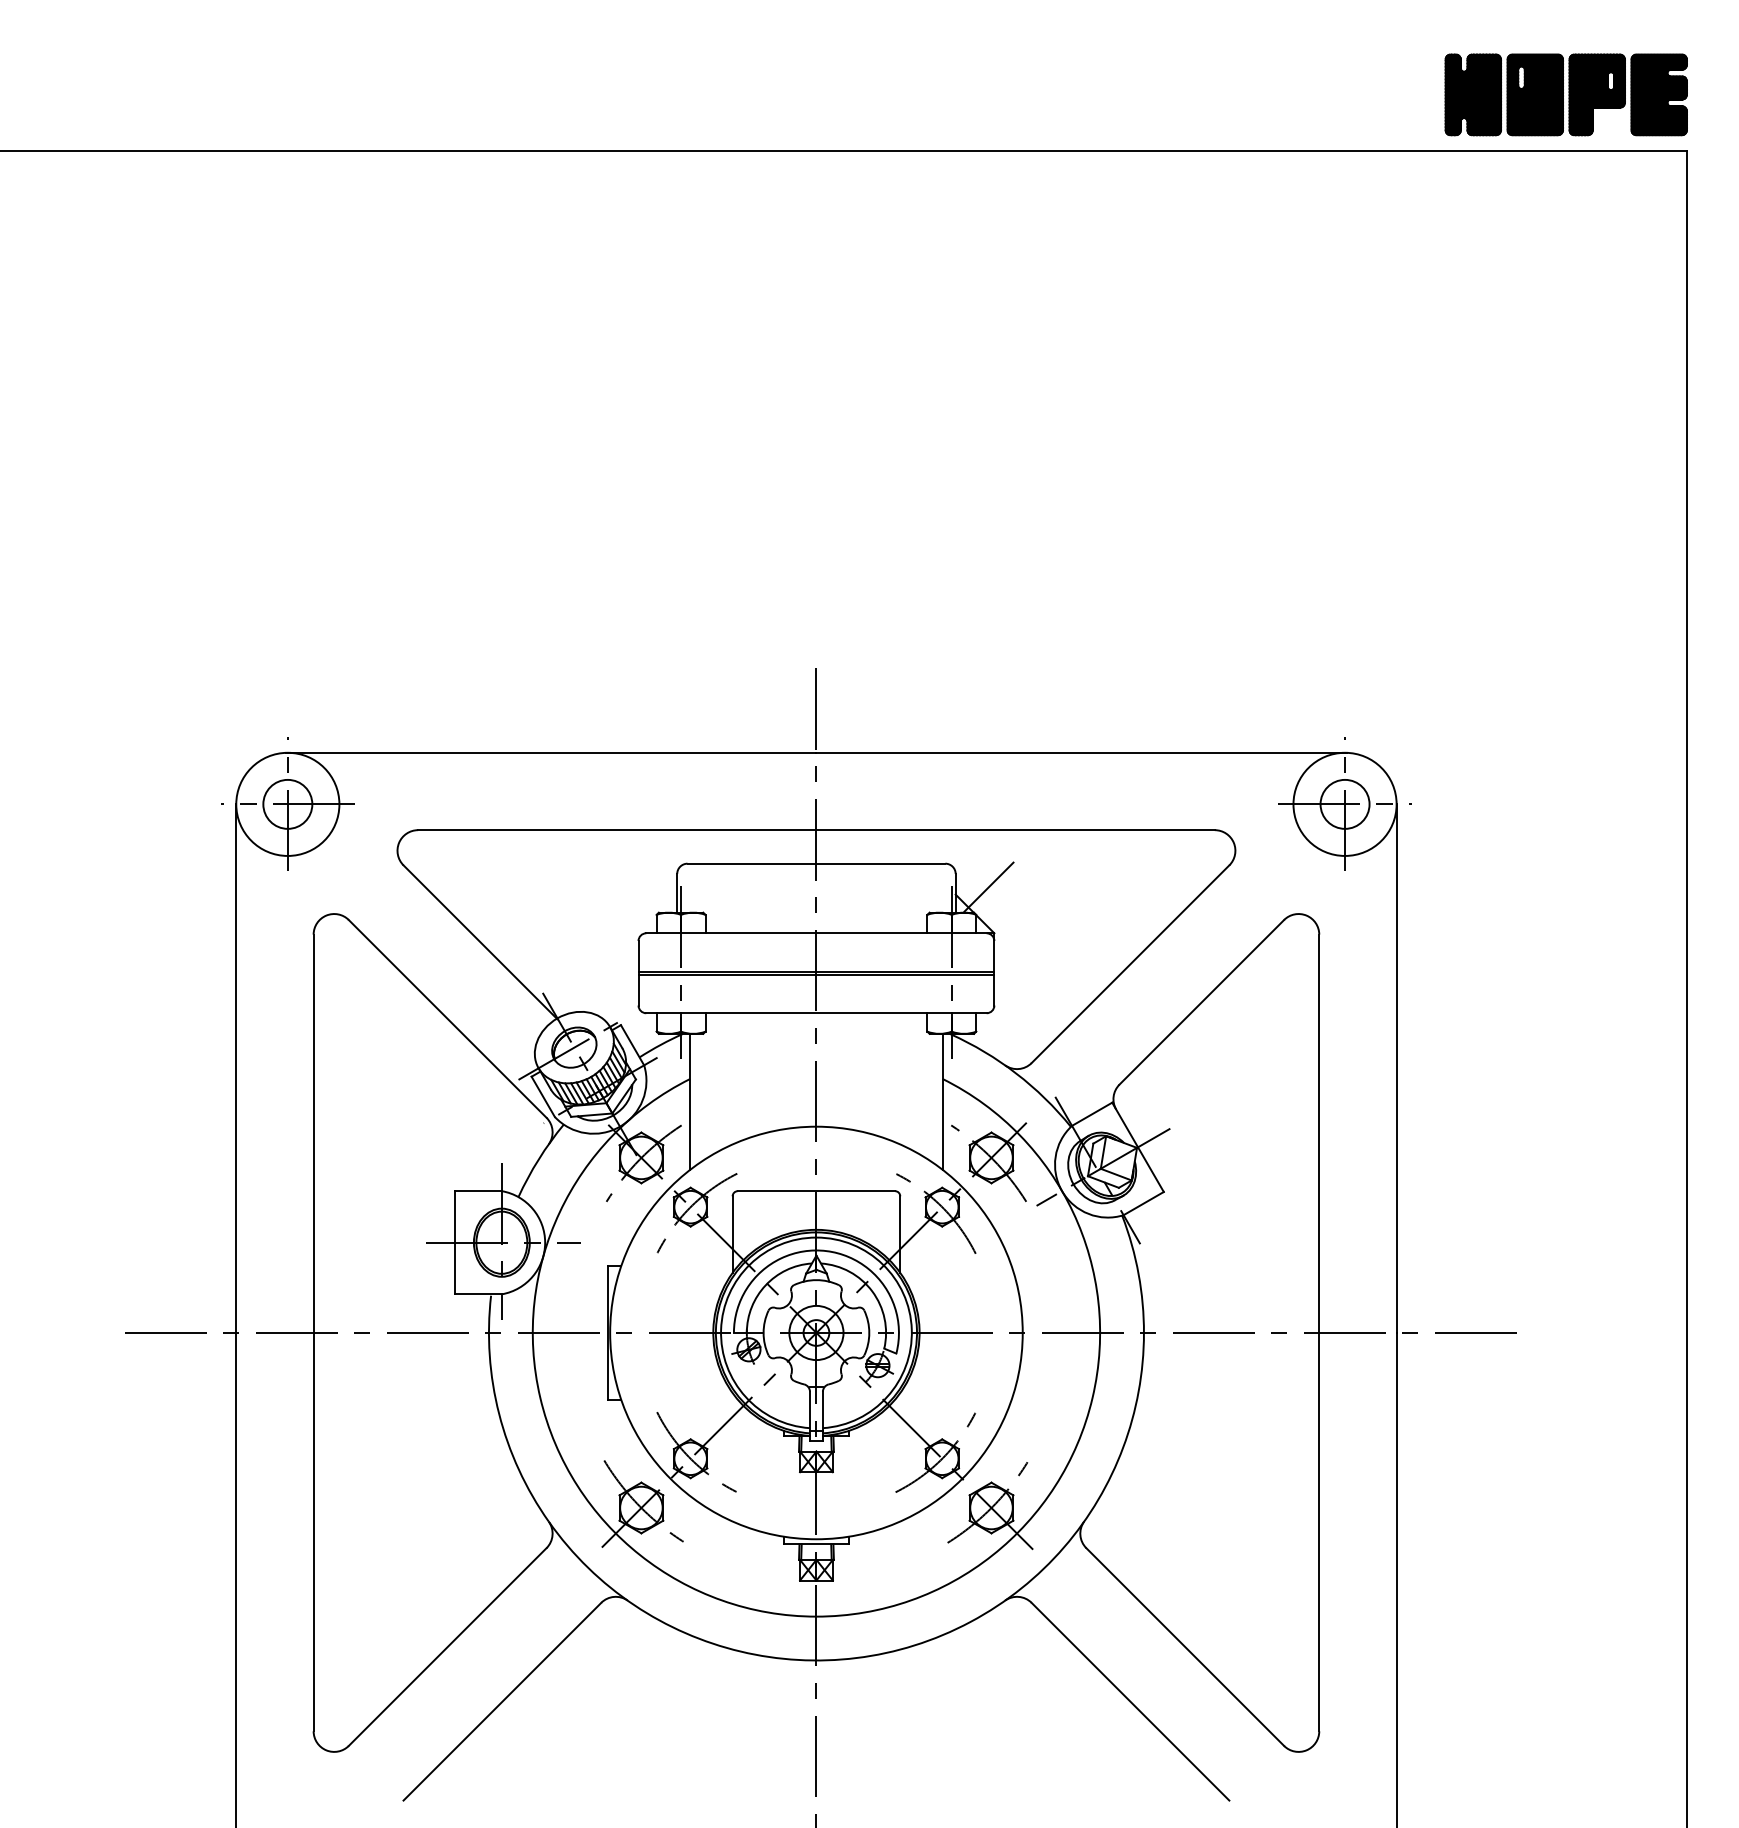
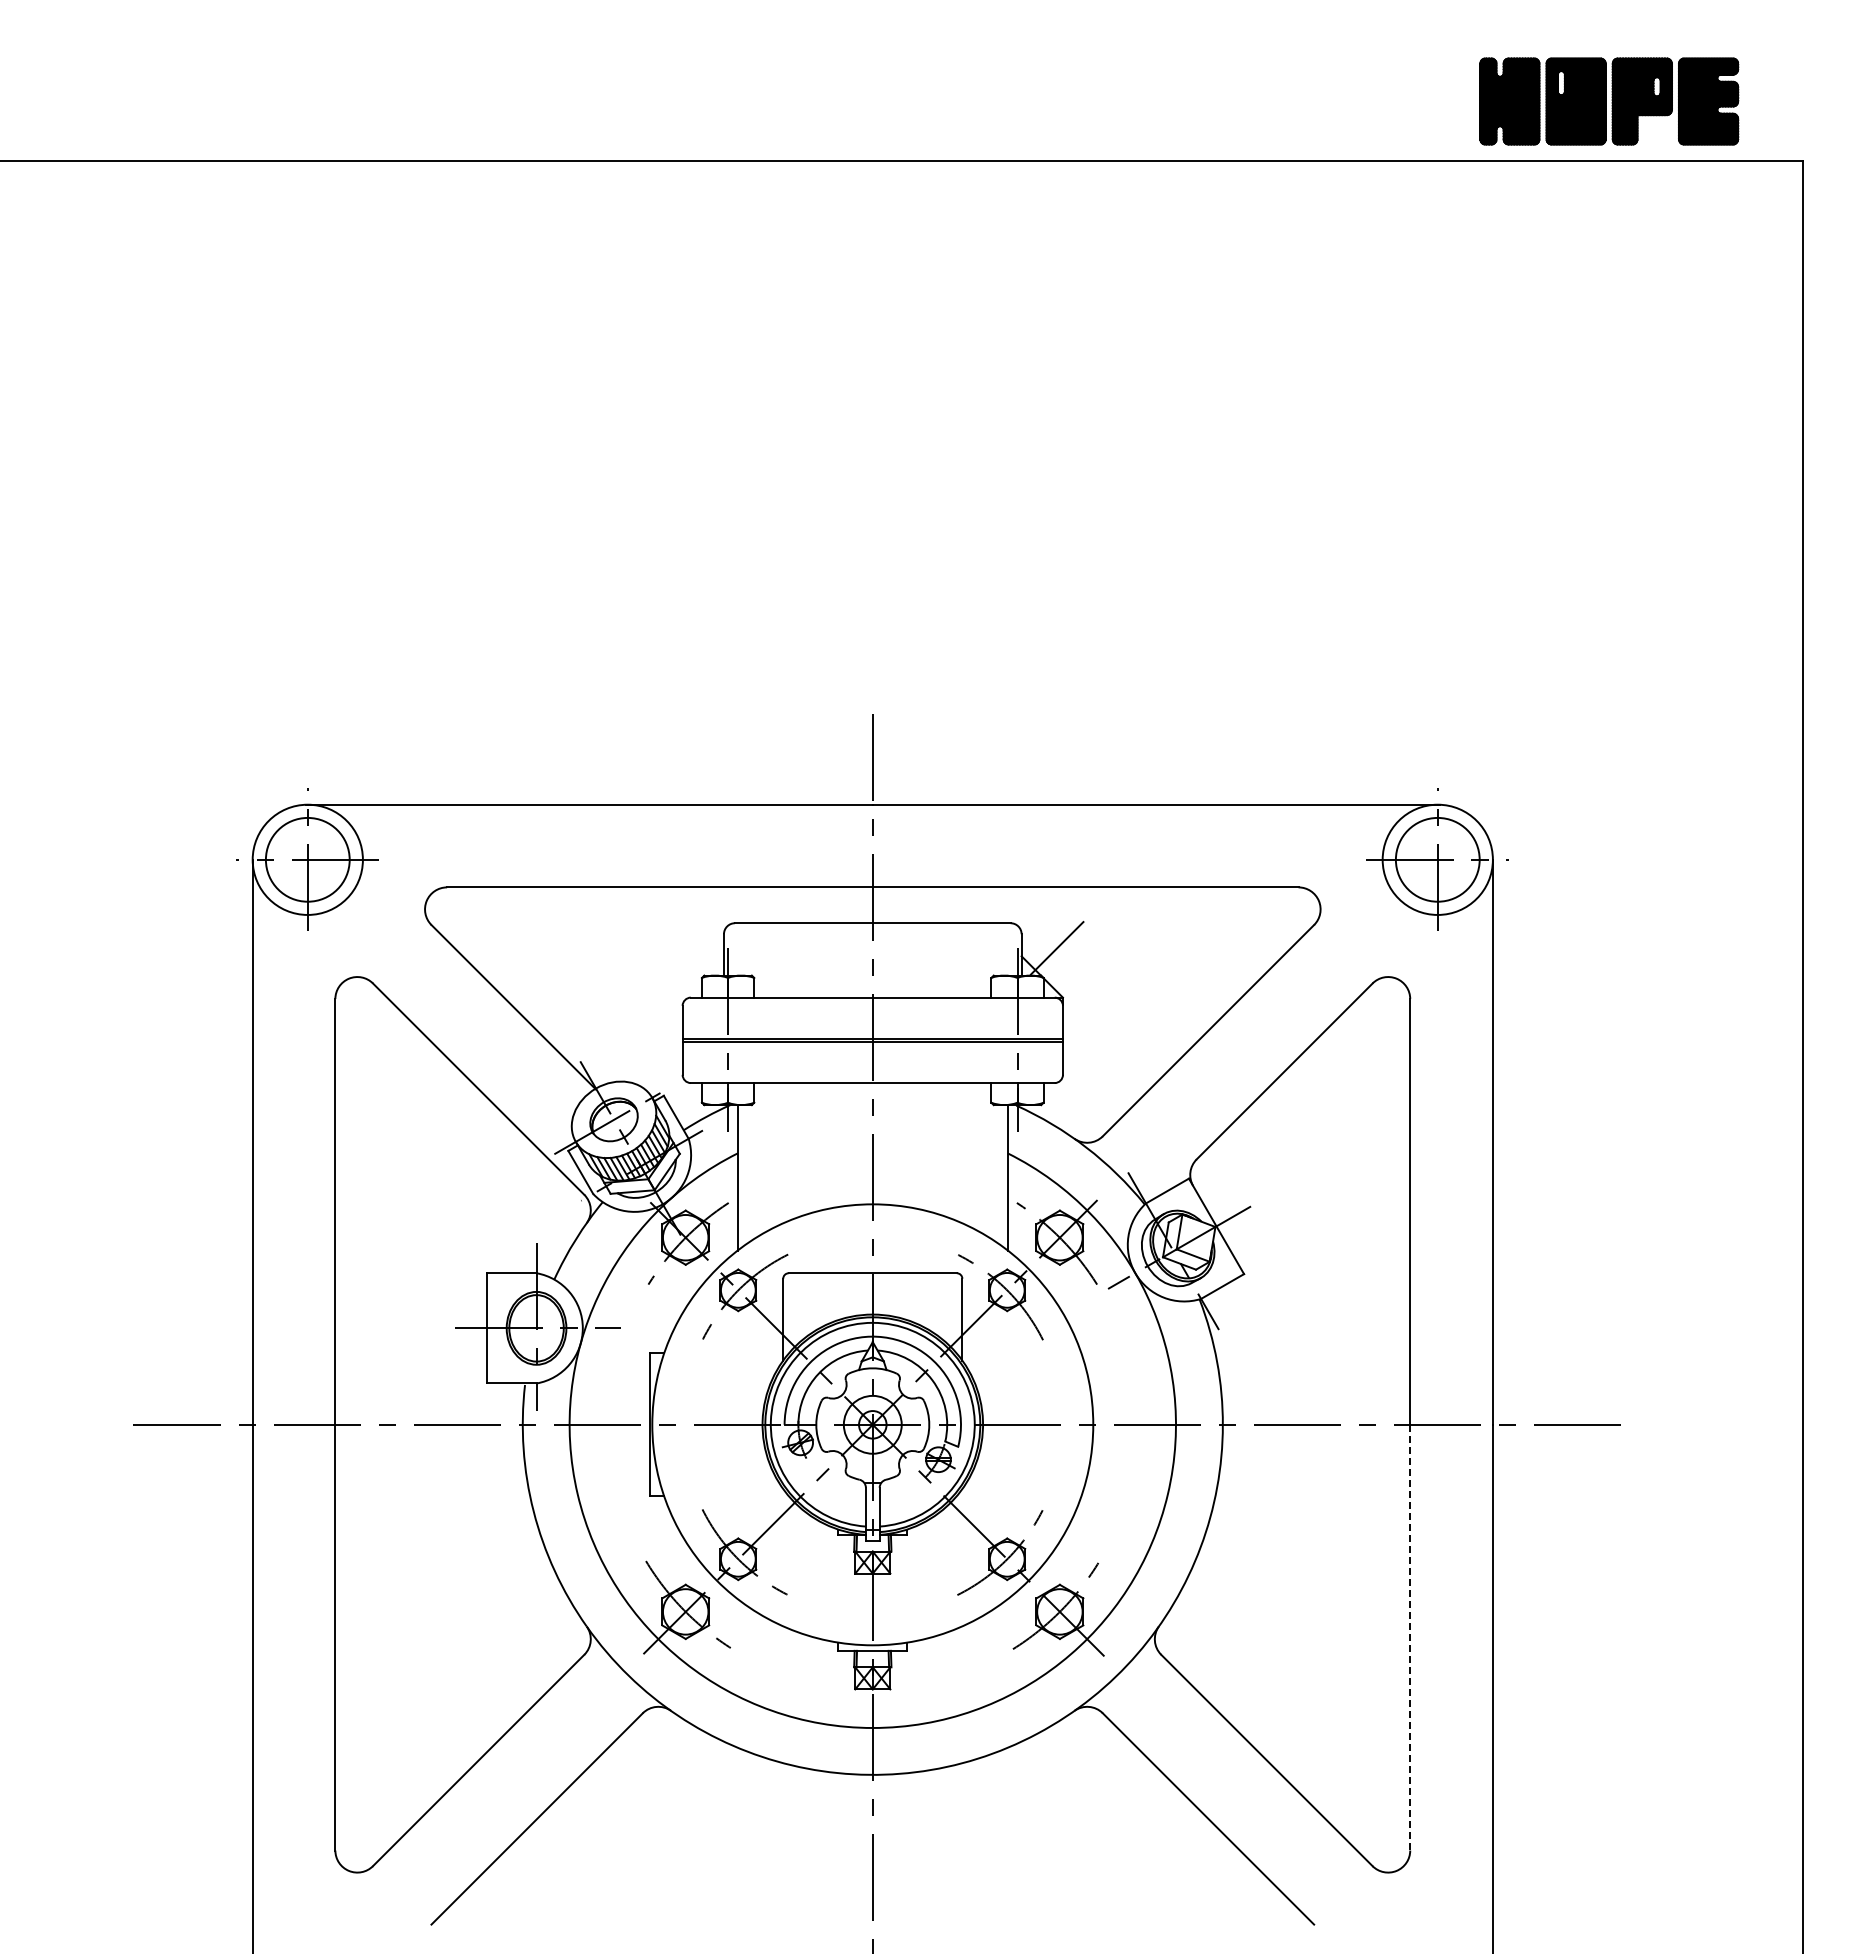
part: (1566, 94) -> (1609, 101), moved
circle: (287, 804) -> (307, 859), size x1.6
circle: (1344, 804) -> (1437, 859), size x1.6
line: (1319, 1531) -> (1410, 1637), solid -> dashed

